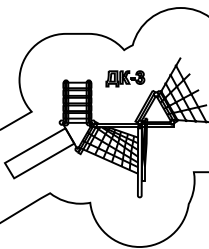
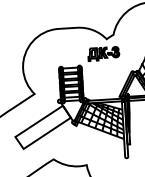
part: (125, 78) -> (103, 53), moved

